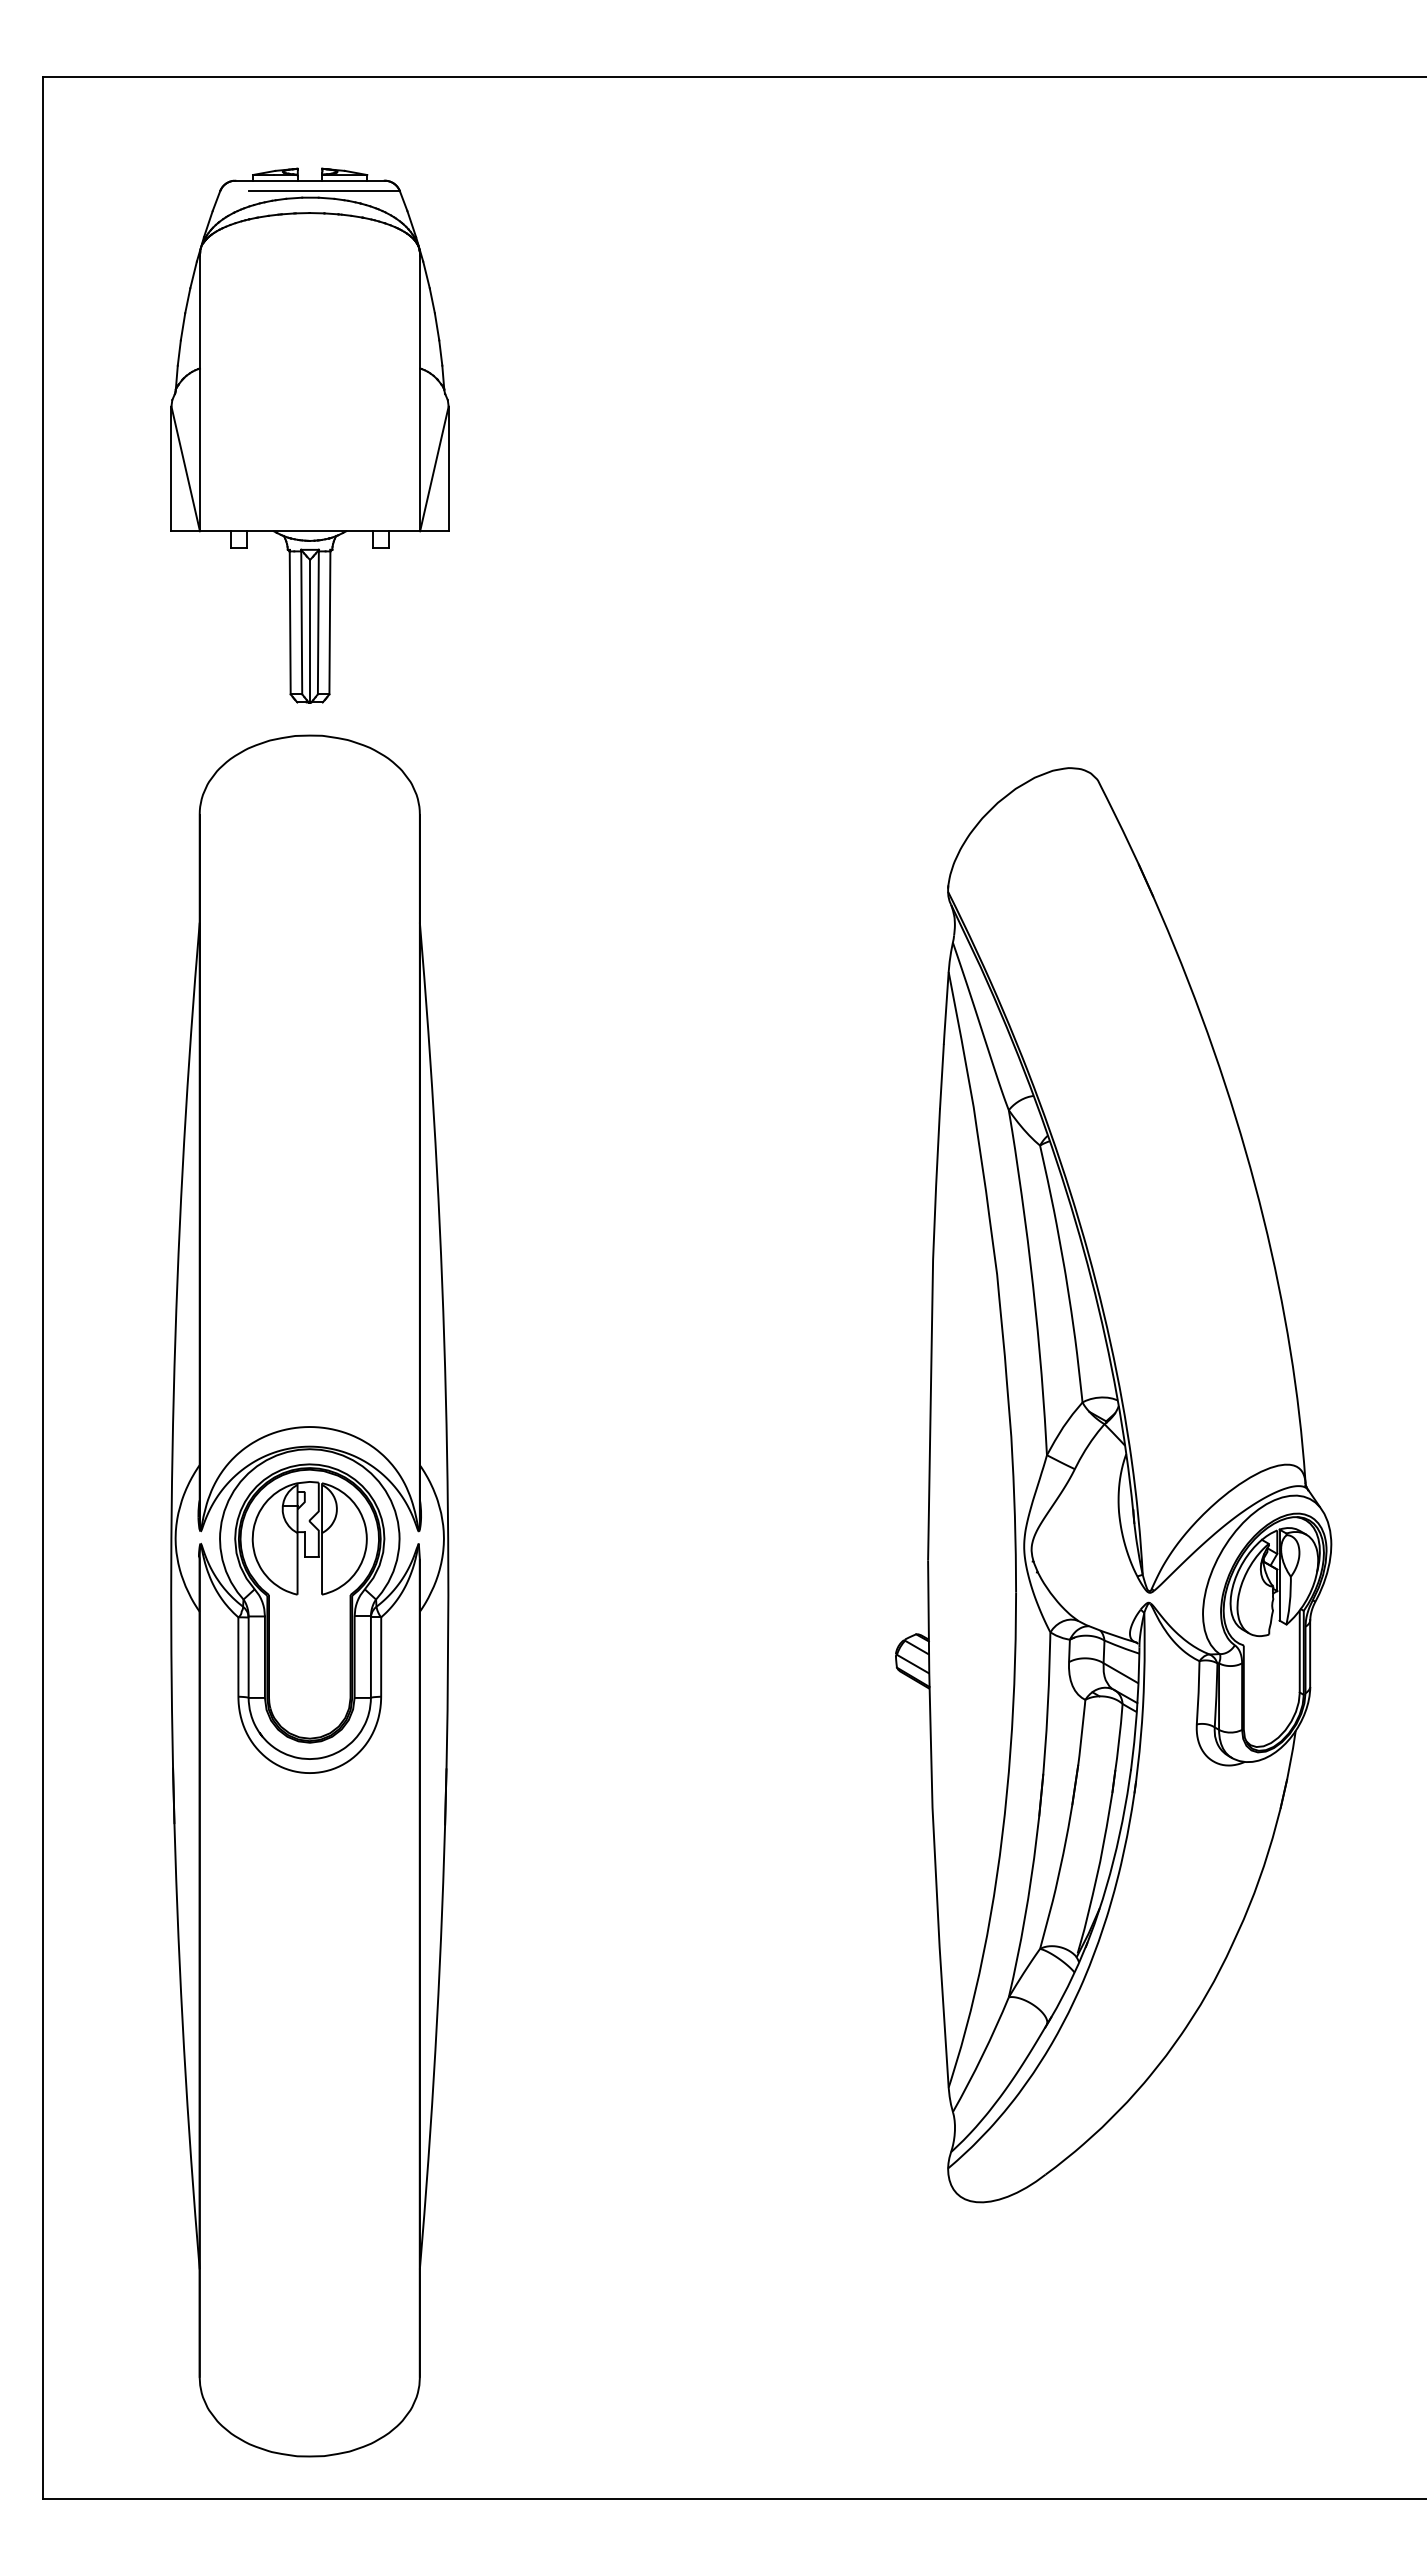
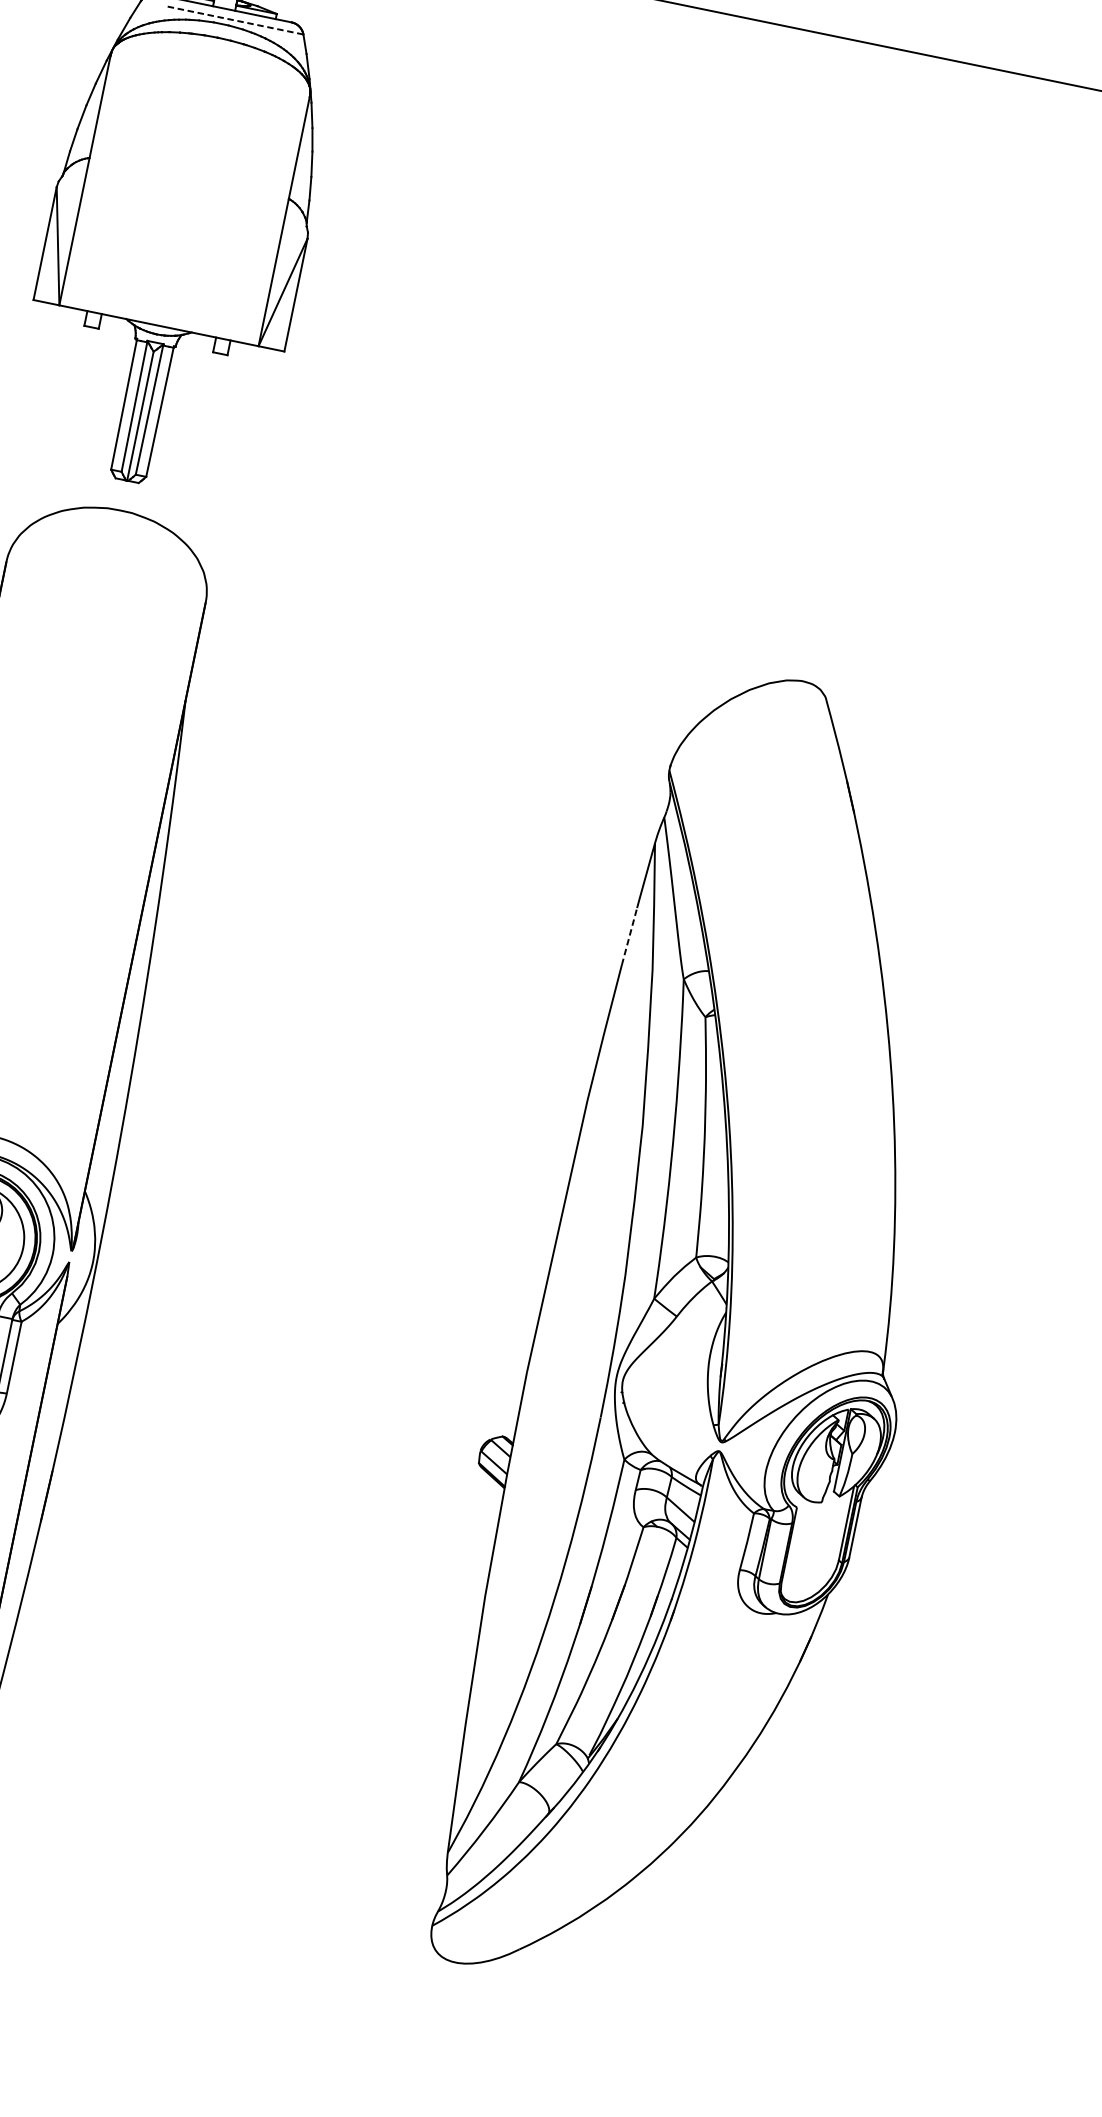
line: (324, 191) -> (235, 20), solid -> dashed
line: (941, 1076) -> (629, 936), solid -> dashed

